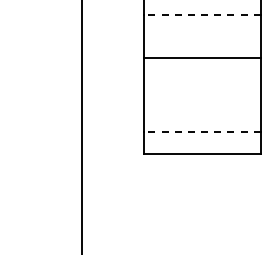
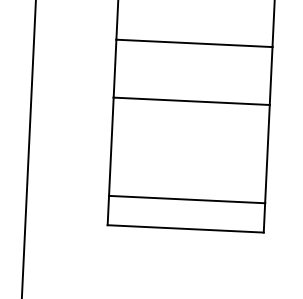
line: (202, 15) -> (194, 44), dashed -> solid
line: (202, 132) -> (187, 200), dashed -> solid

